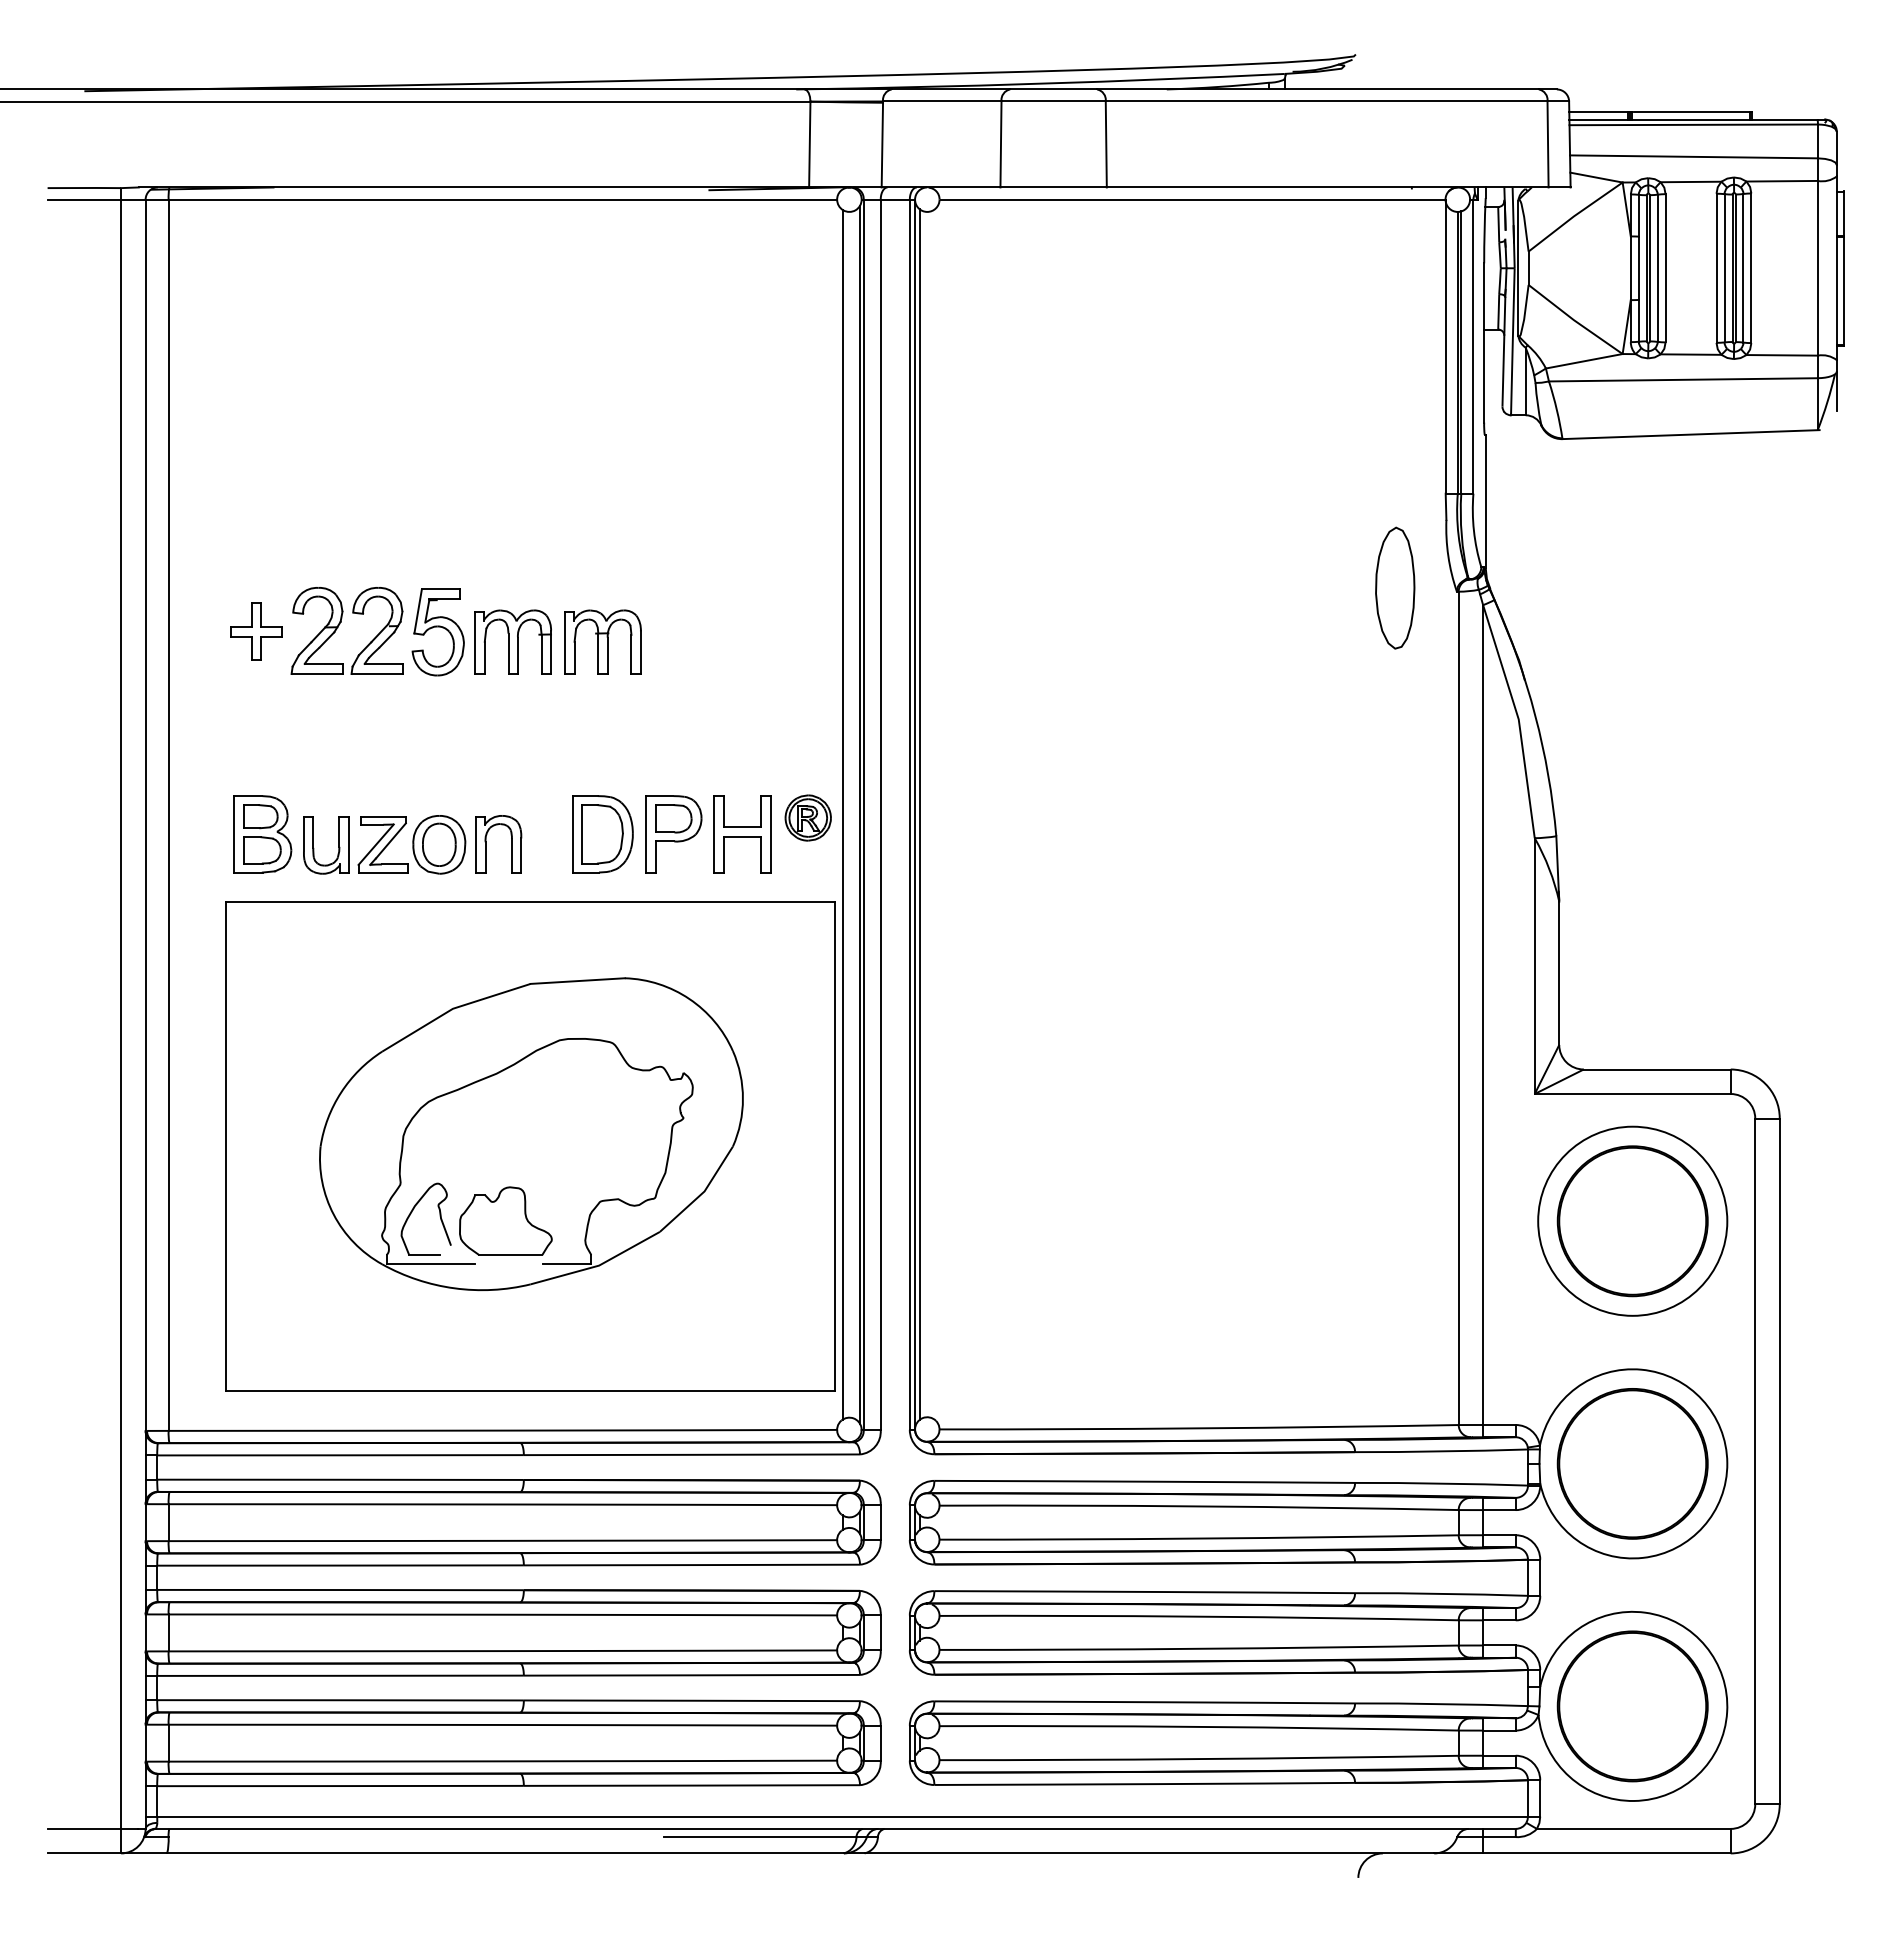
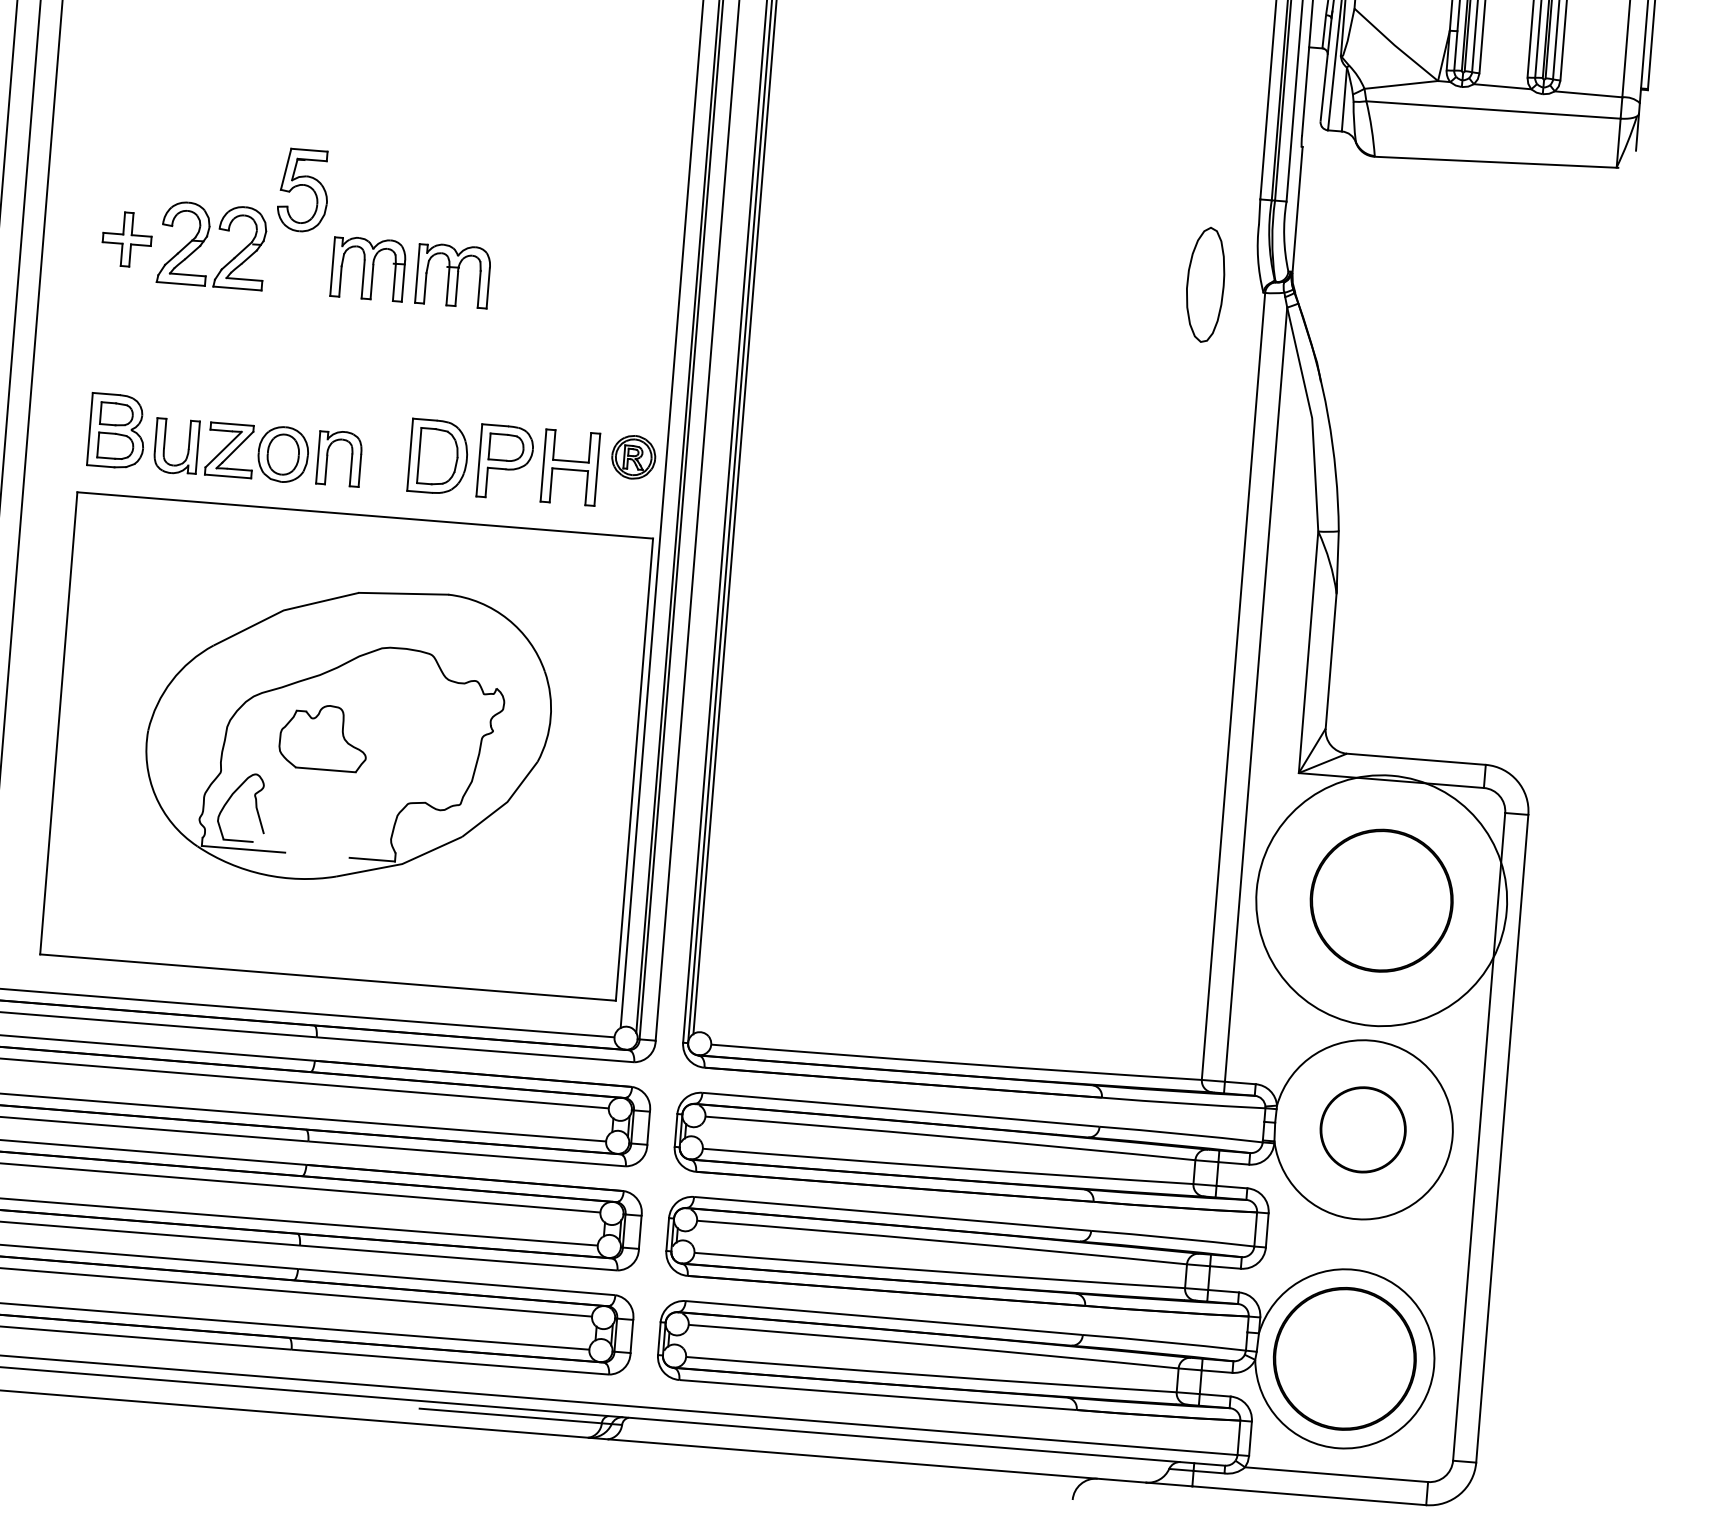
part: (437, 632) -> (302, 190), moved
part: (505, 1220) -> (323, 736), moved
circle: (1632, 1220) -> (1381, 900), size x1.4
part: (1632, 1463) -> (1363, 1129), size x0.6

